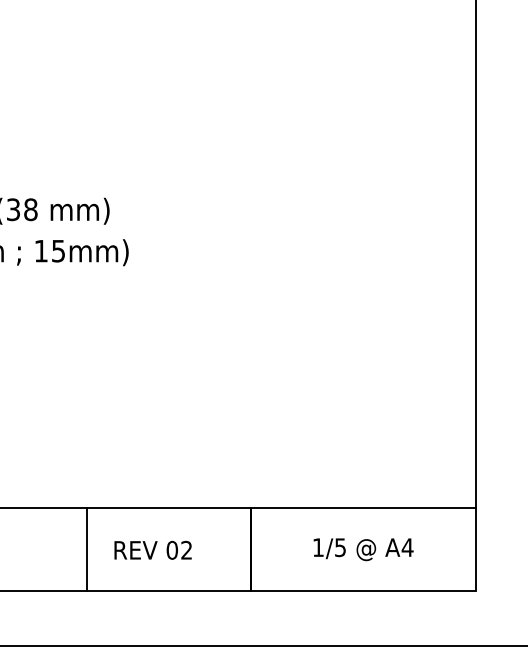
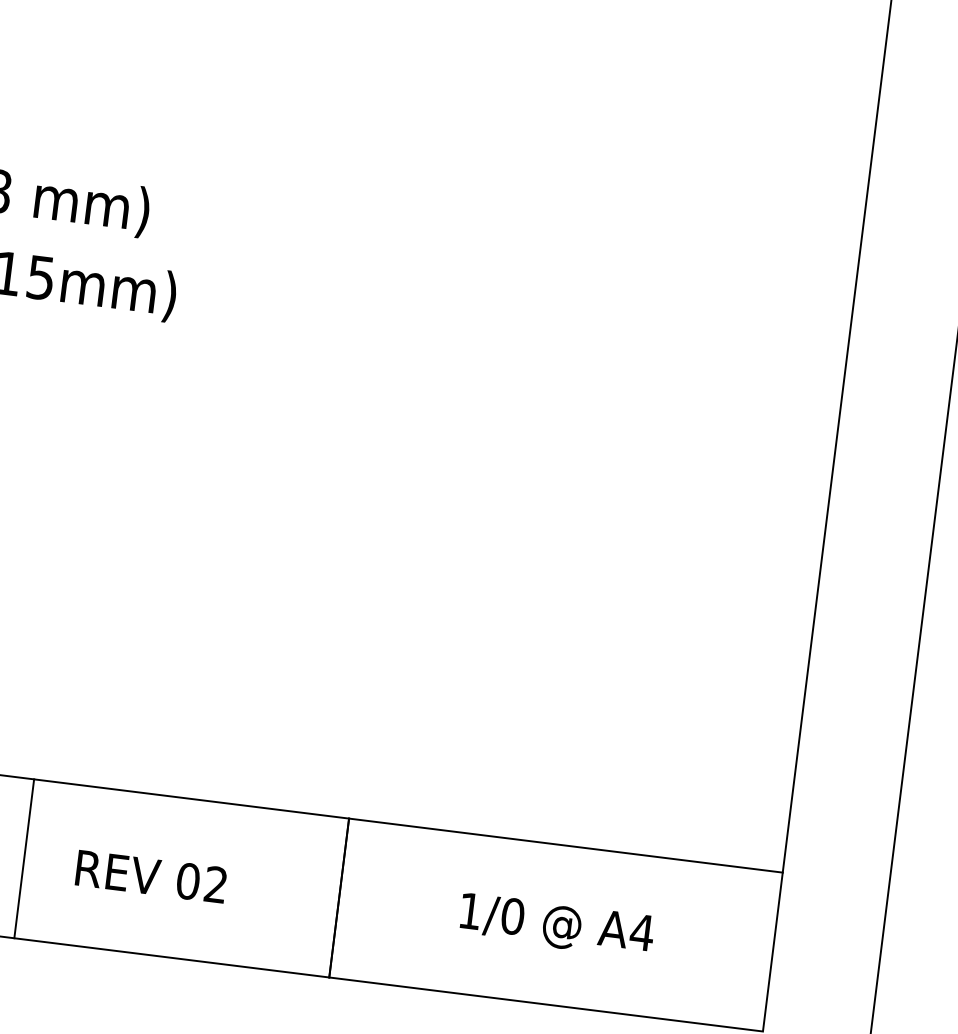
text: (340, 547) -> (512, 916), 1/5 -> 1/0

